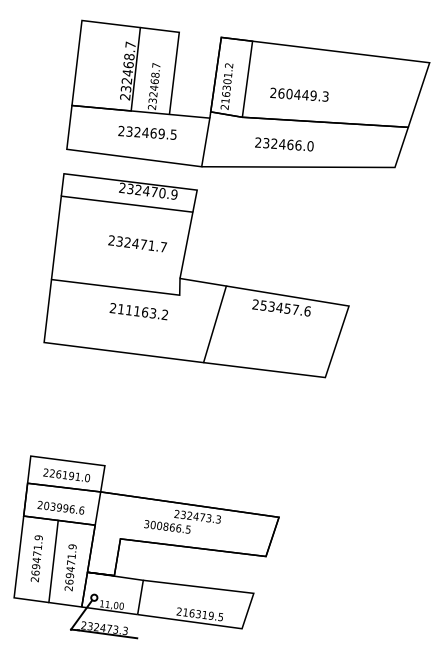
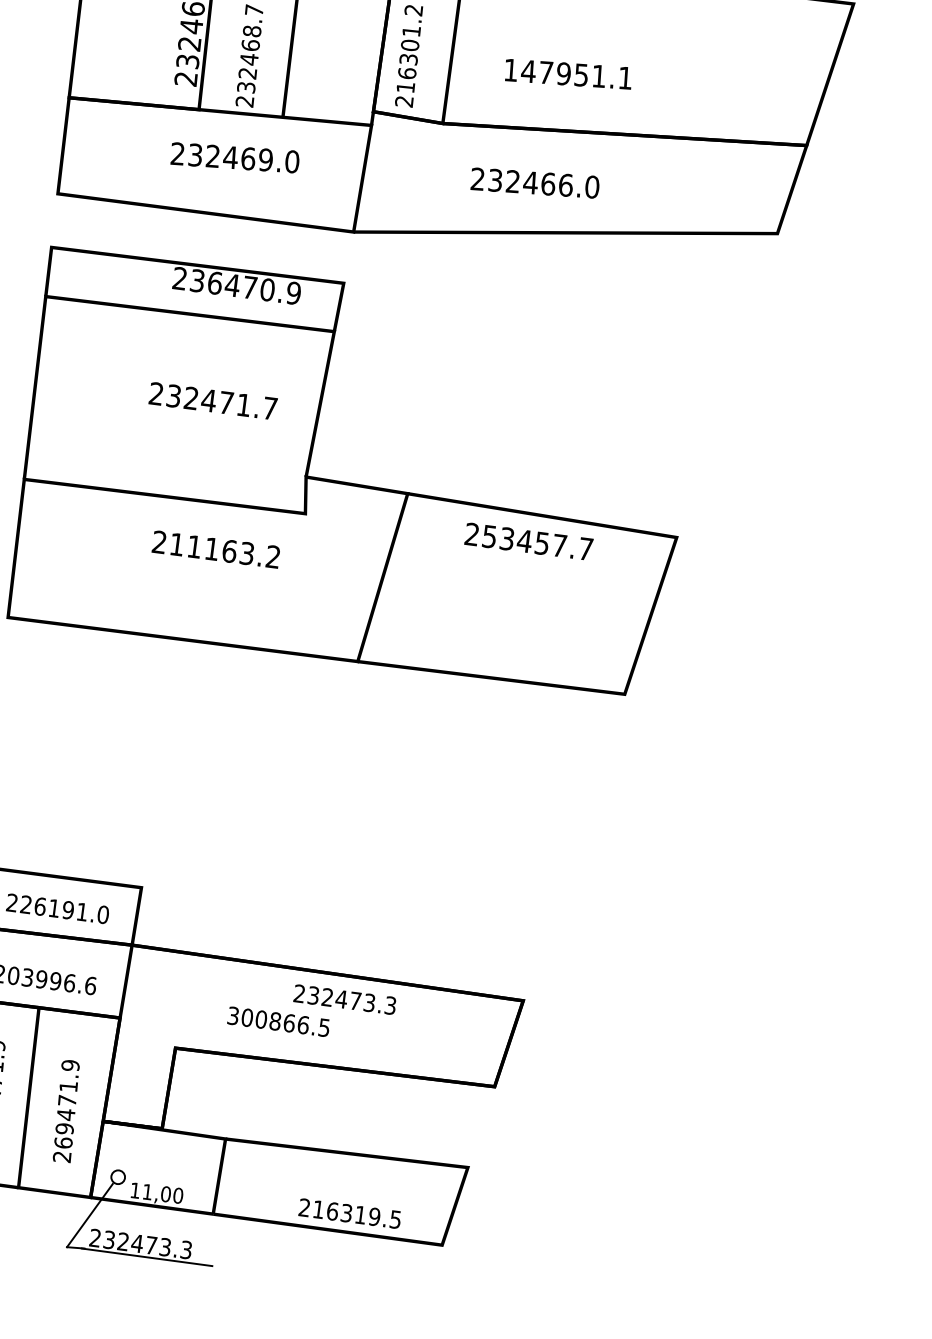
text: (299, 94) -> (568, 73), 260449.3 -> 147951.1
text: (173, 134) -> (291, 161), 232469.5 -> 232469.0
text: (137, 189) -> (212, 281), 232470.9 -> 236470.9
text: (307, 311) -> (585, 549), 253457.6 -> 253457.7

